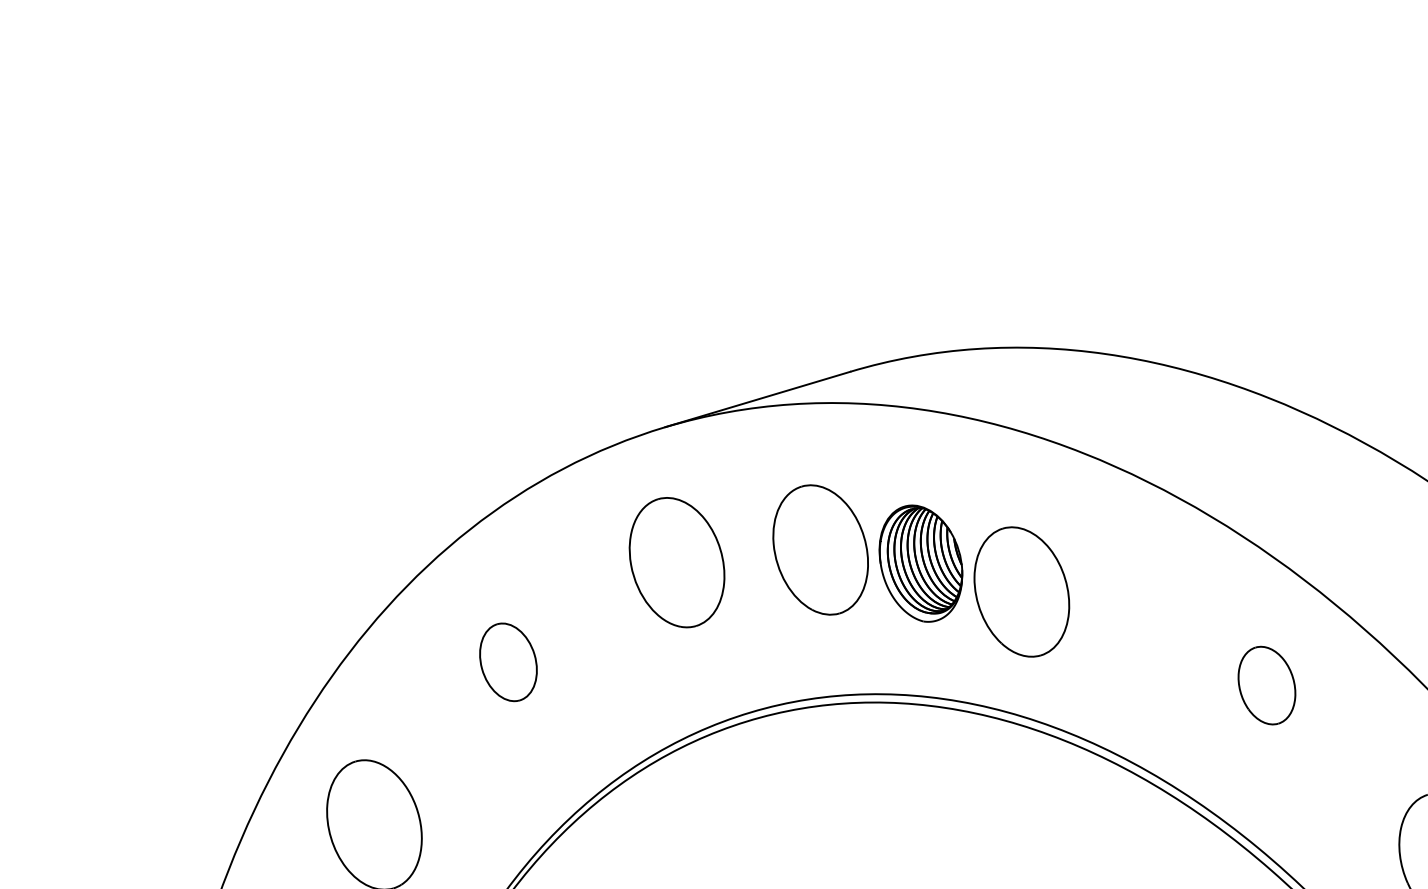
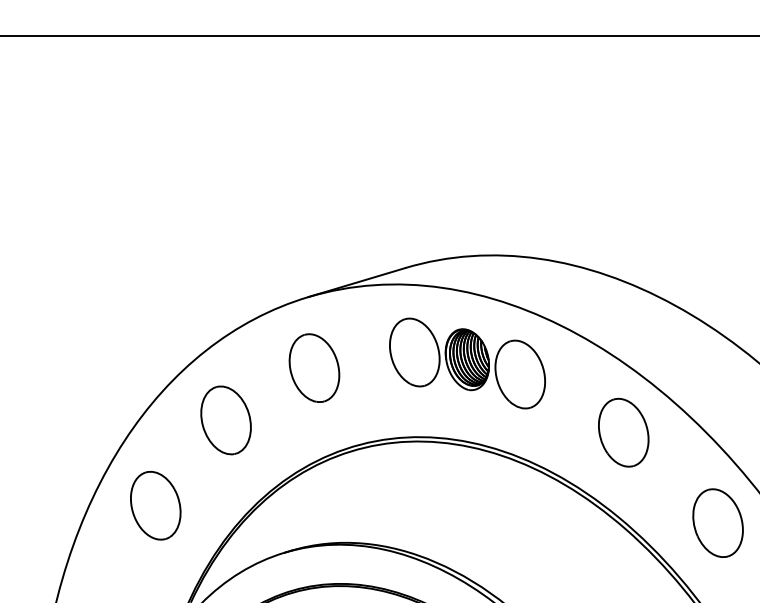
part: (921, 570) -> (467, 363), moved
part: (507, 662) -> (225, 420), size x1.67
part: (1266, 685) -> (623, 432), size x1.67

